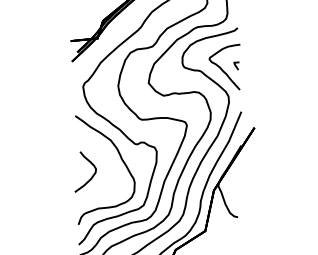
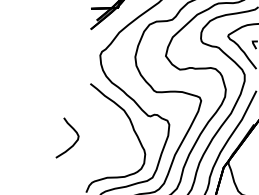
curve: (91, 176) -> (73, 143), moved

